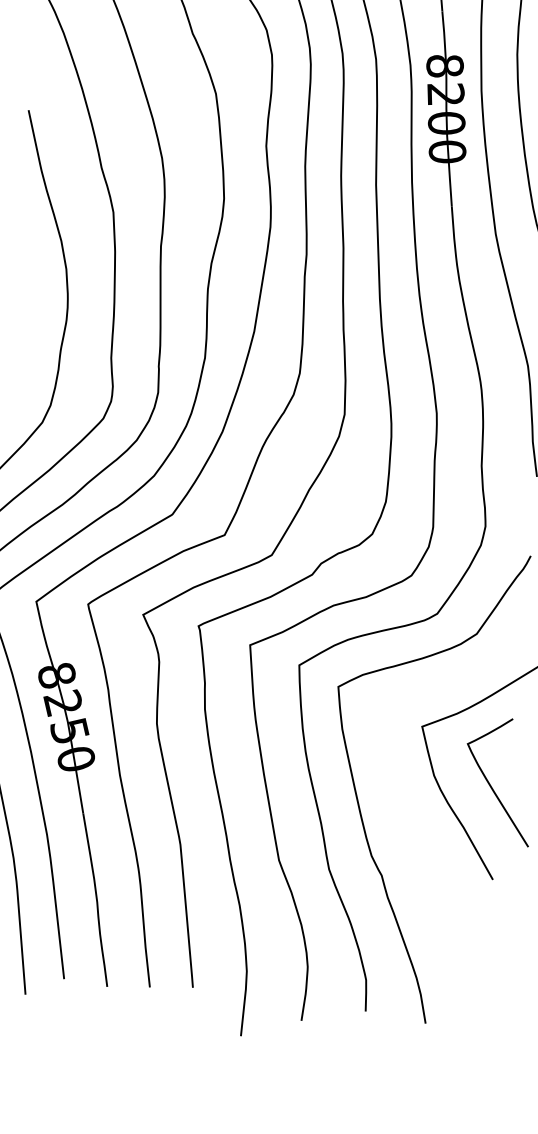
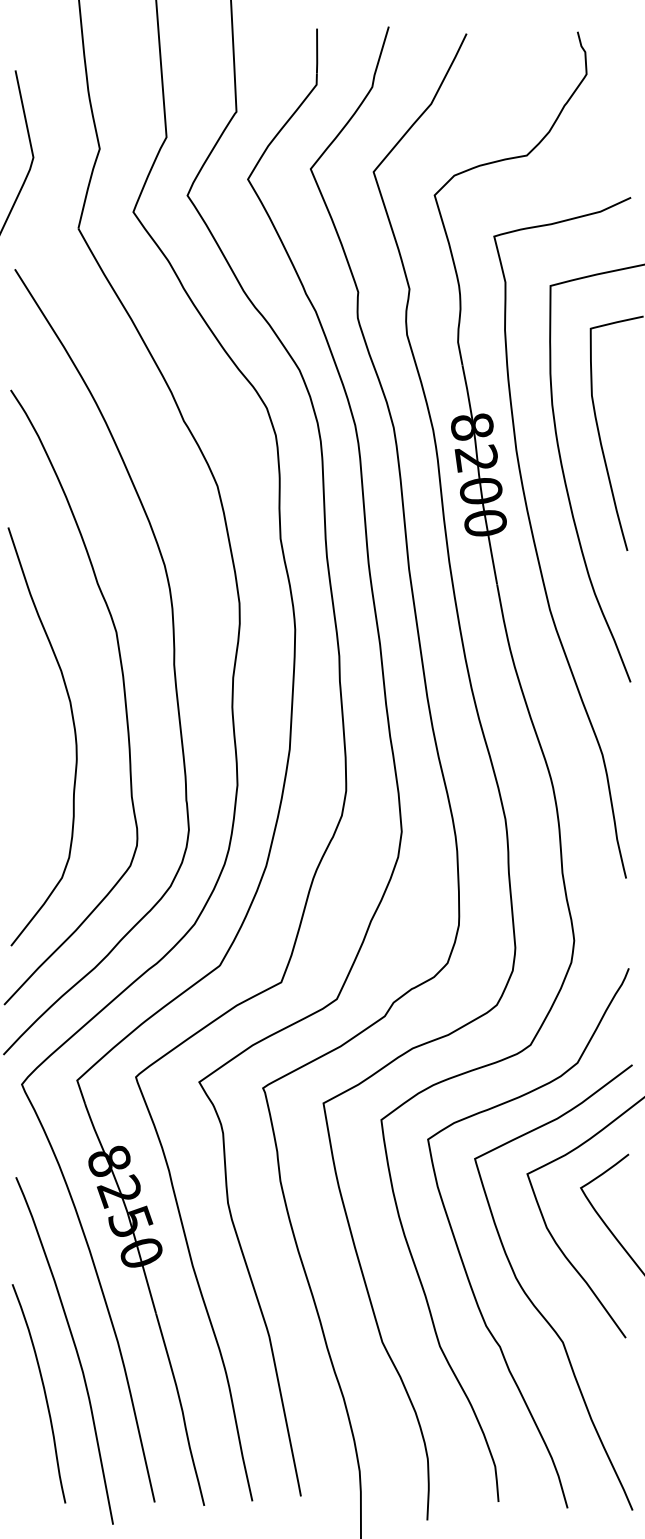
curve: (414, 838) -> (532, 1301), added

